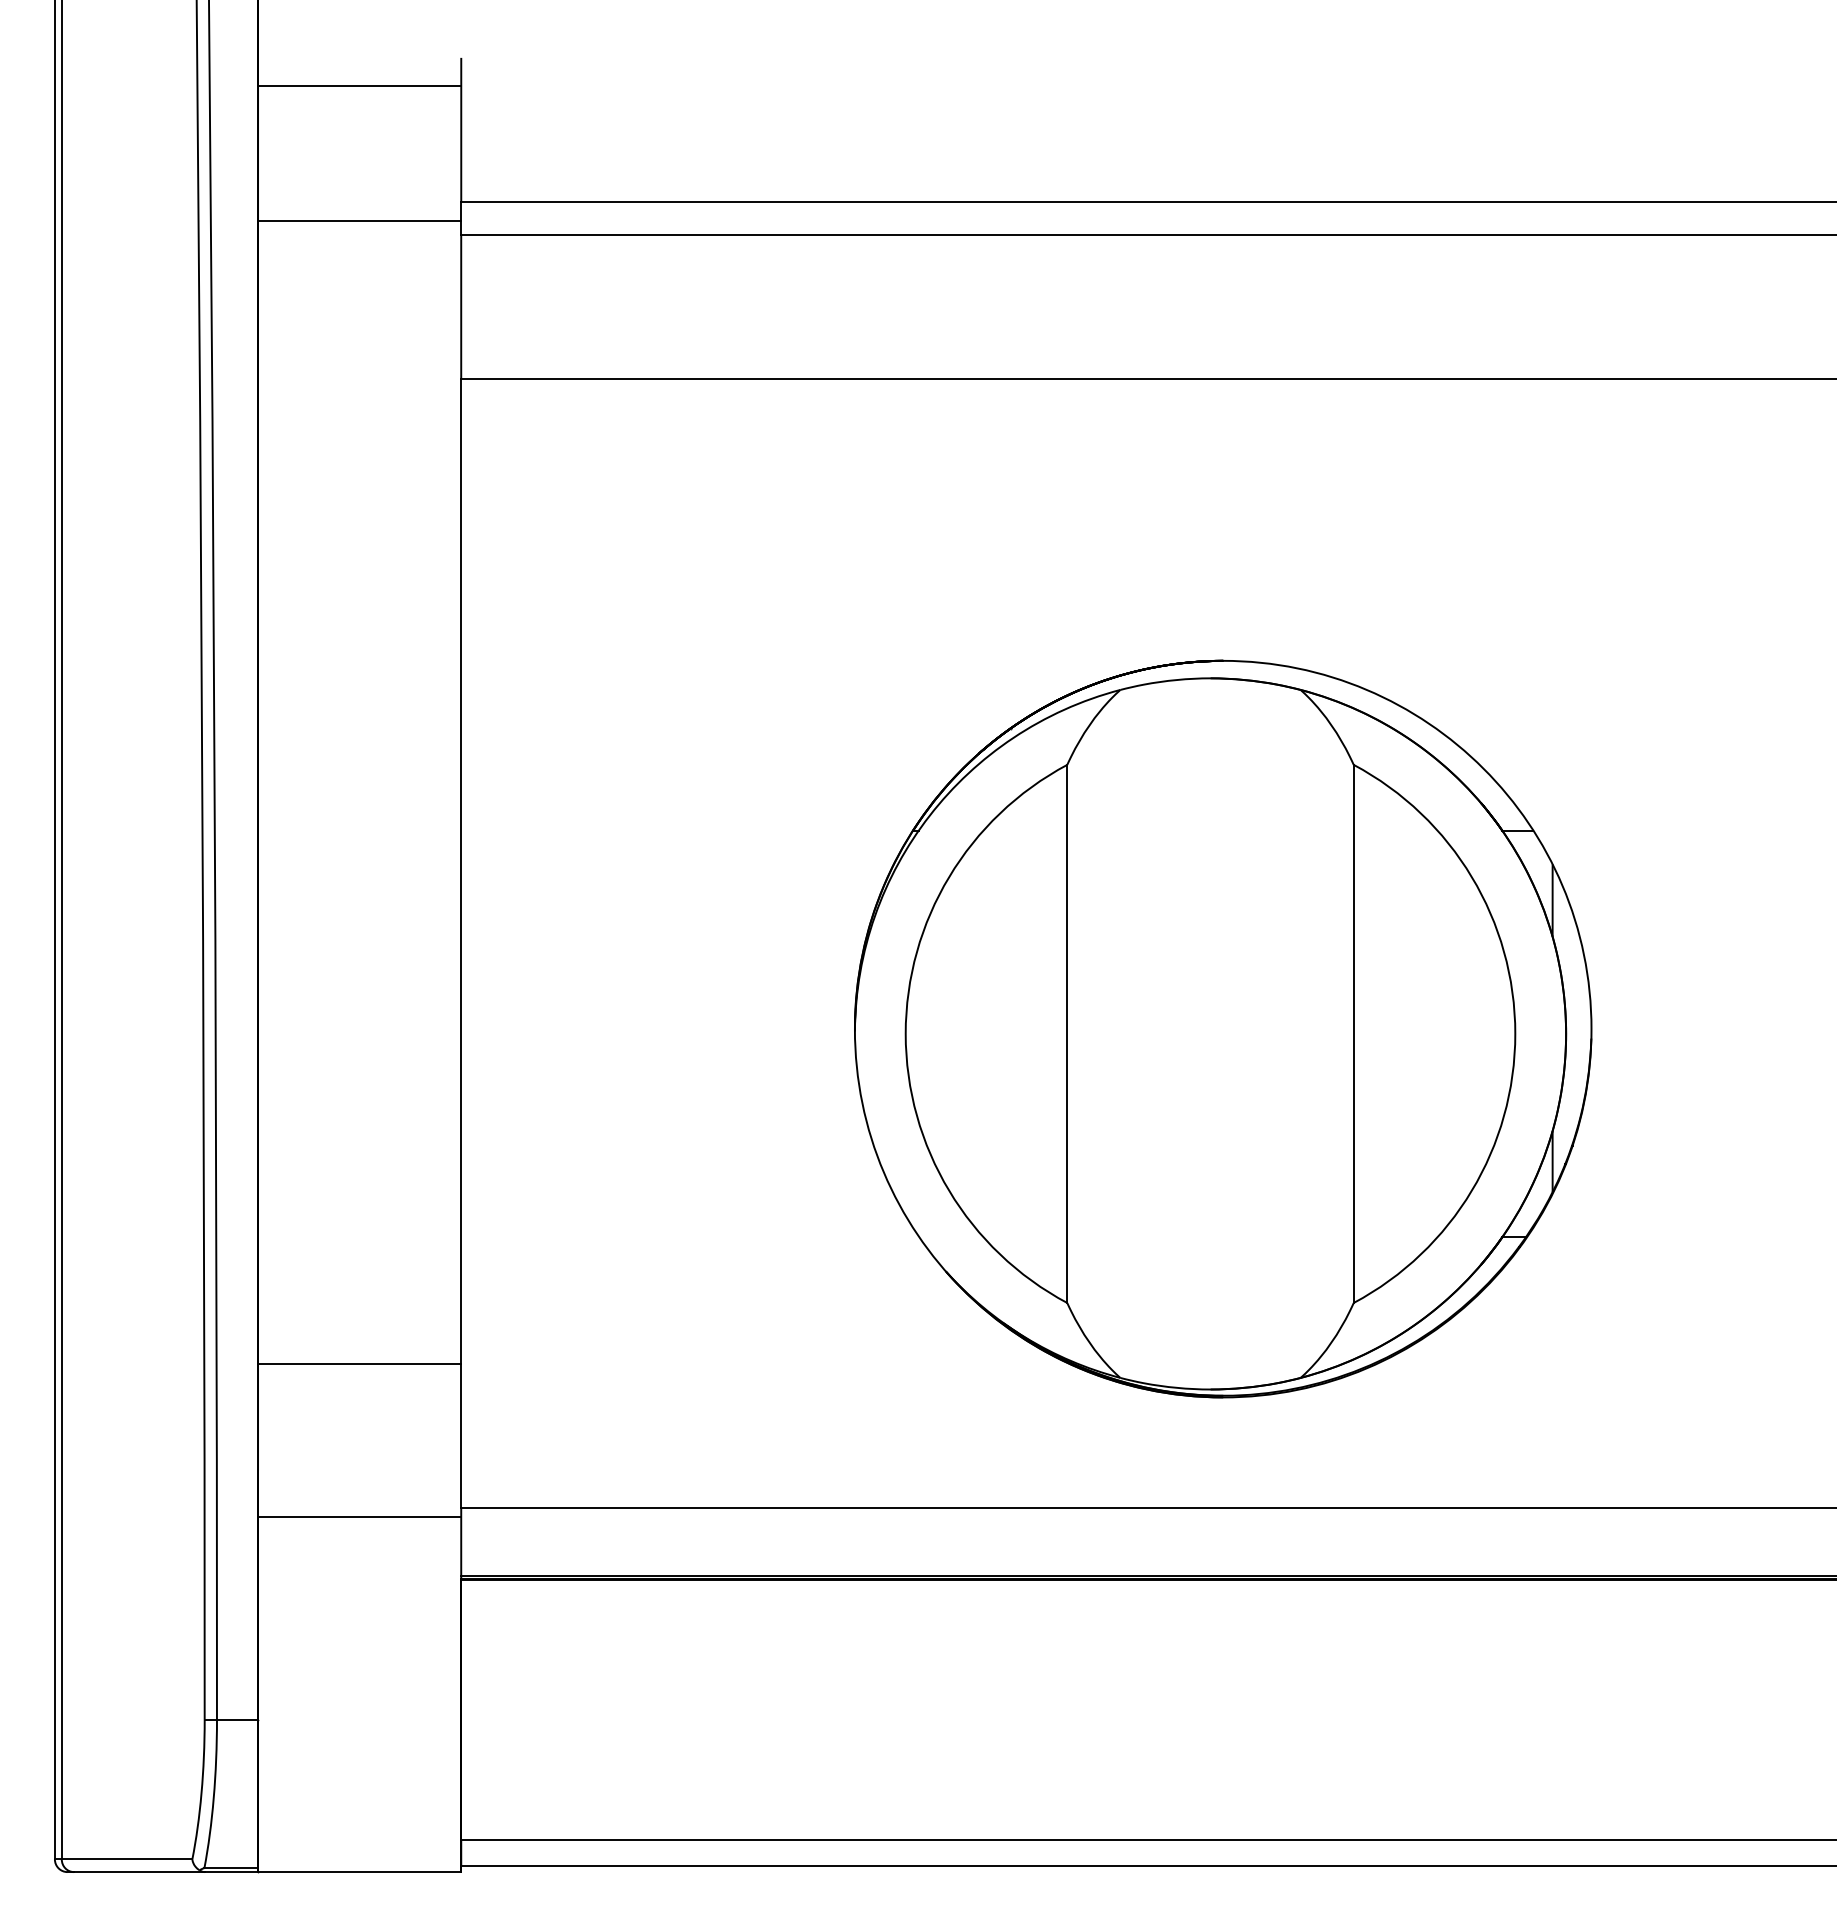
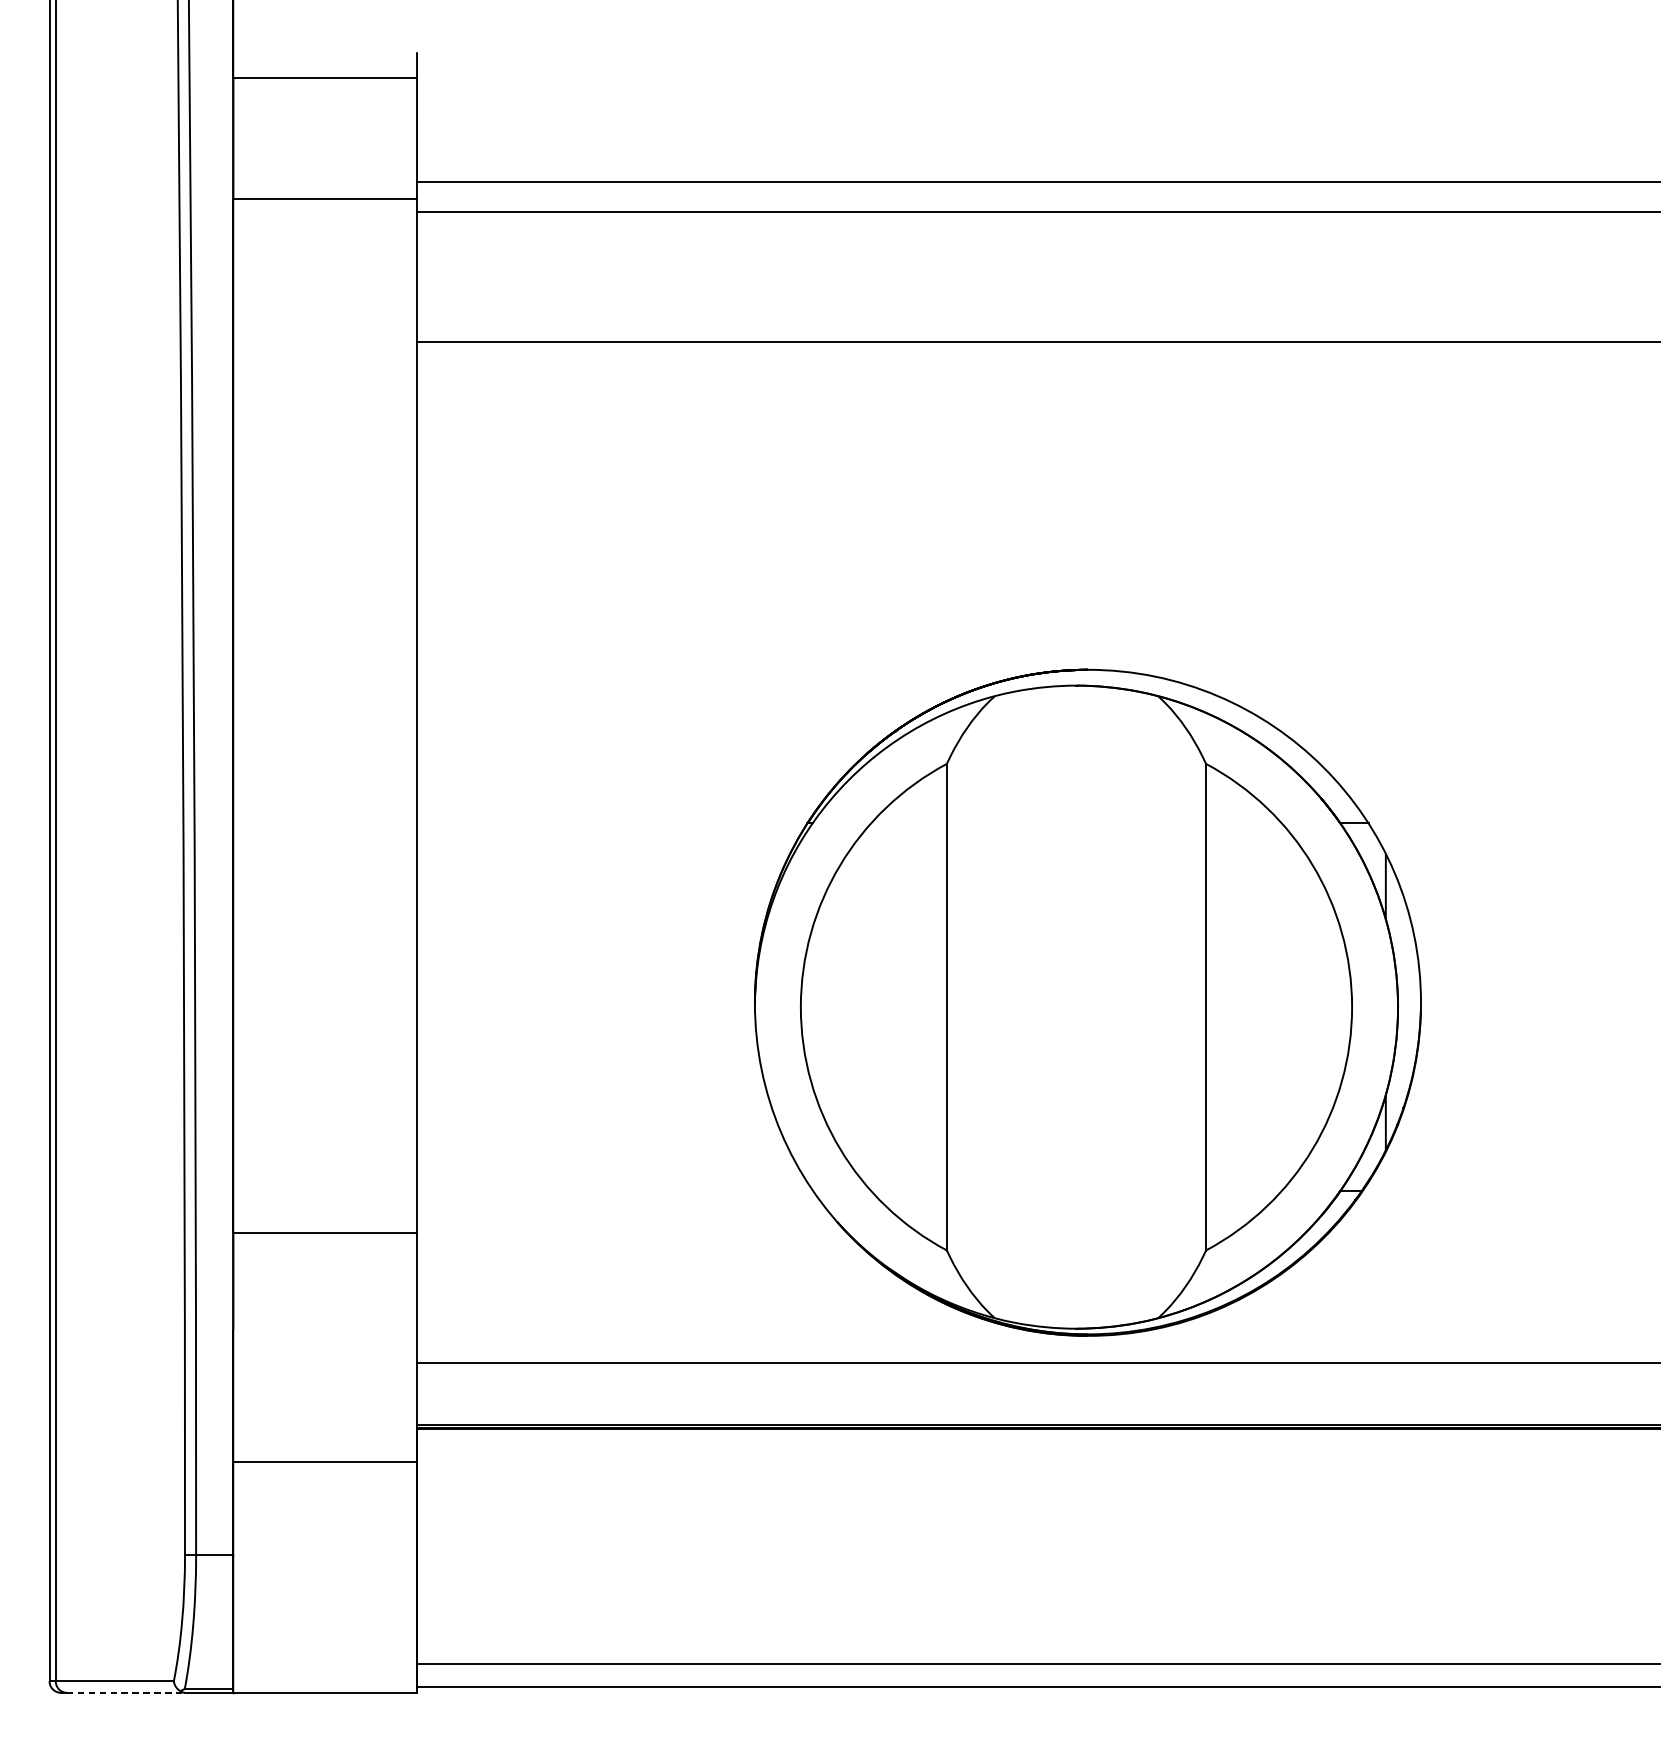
part: (1223, 1028) -> (1088, 1002), moved
line: (359, 1516) -> (324, 1461), moved
line: (139, 1872) -> (126, 1693), solid -> dashed

